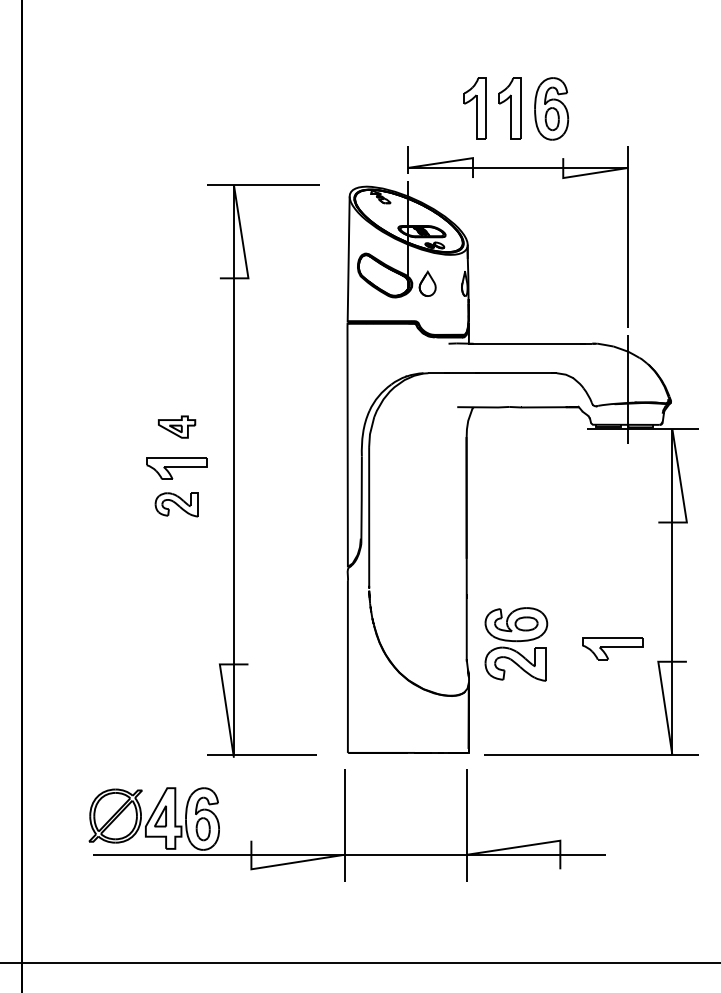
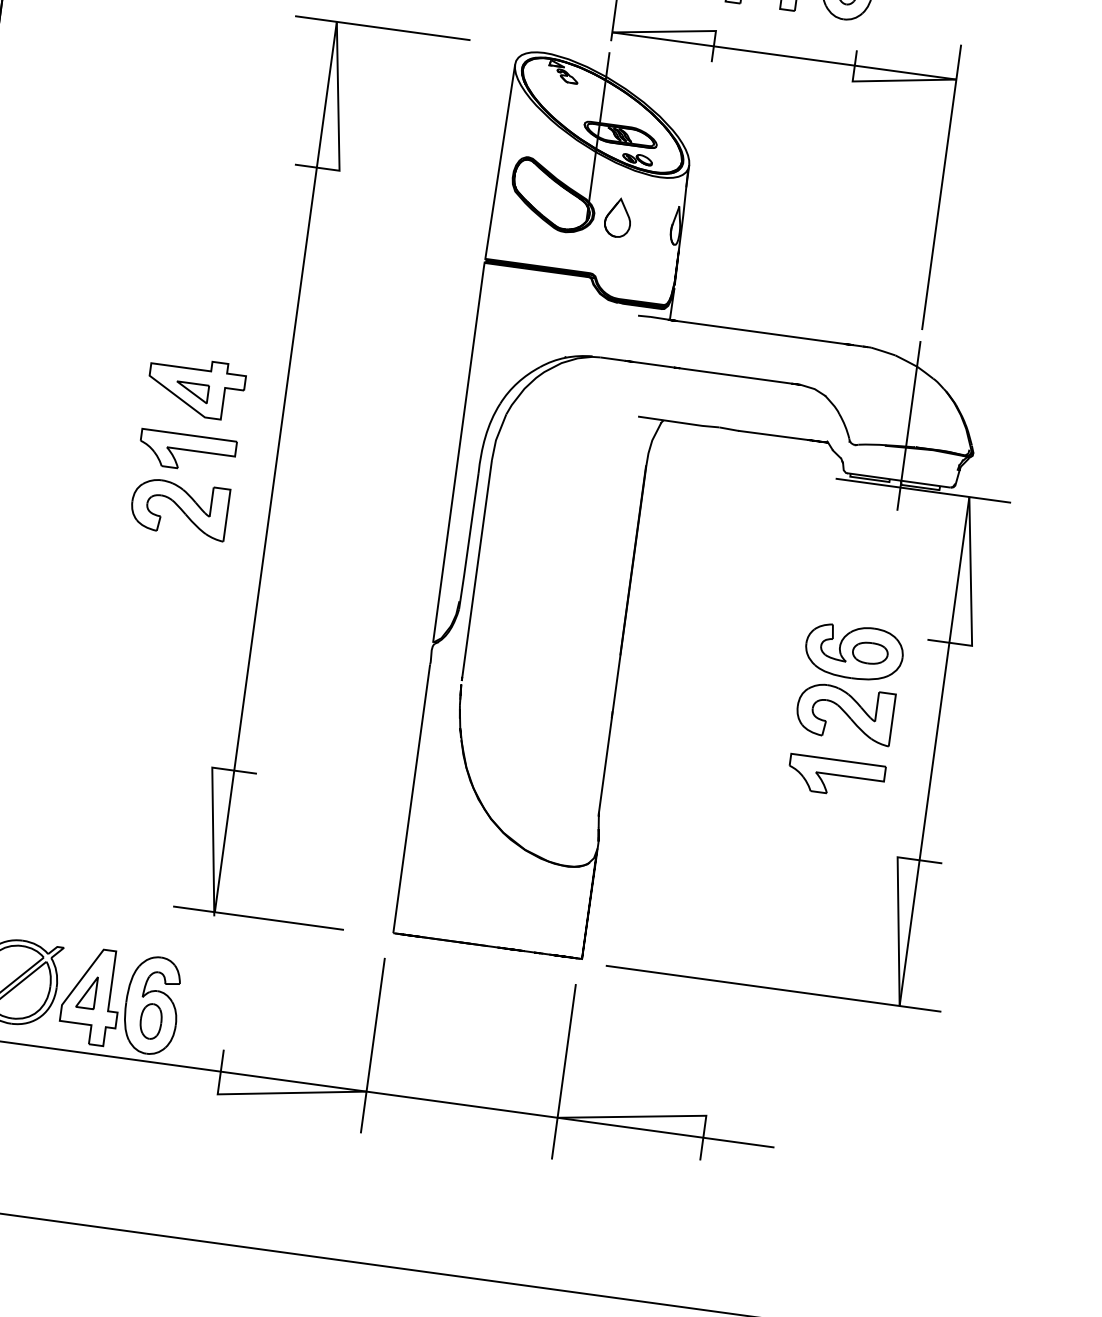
part: (176, 426) -> (195, 386), size x1.67
part: (176, 504) -> (178, 508), size x1.43
part: (516, 644) -> (850, 683), moved
part: (612, 648) -> (835, 776), moved

